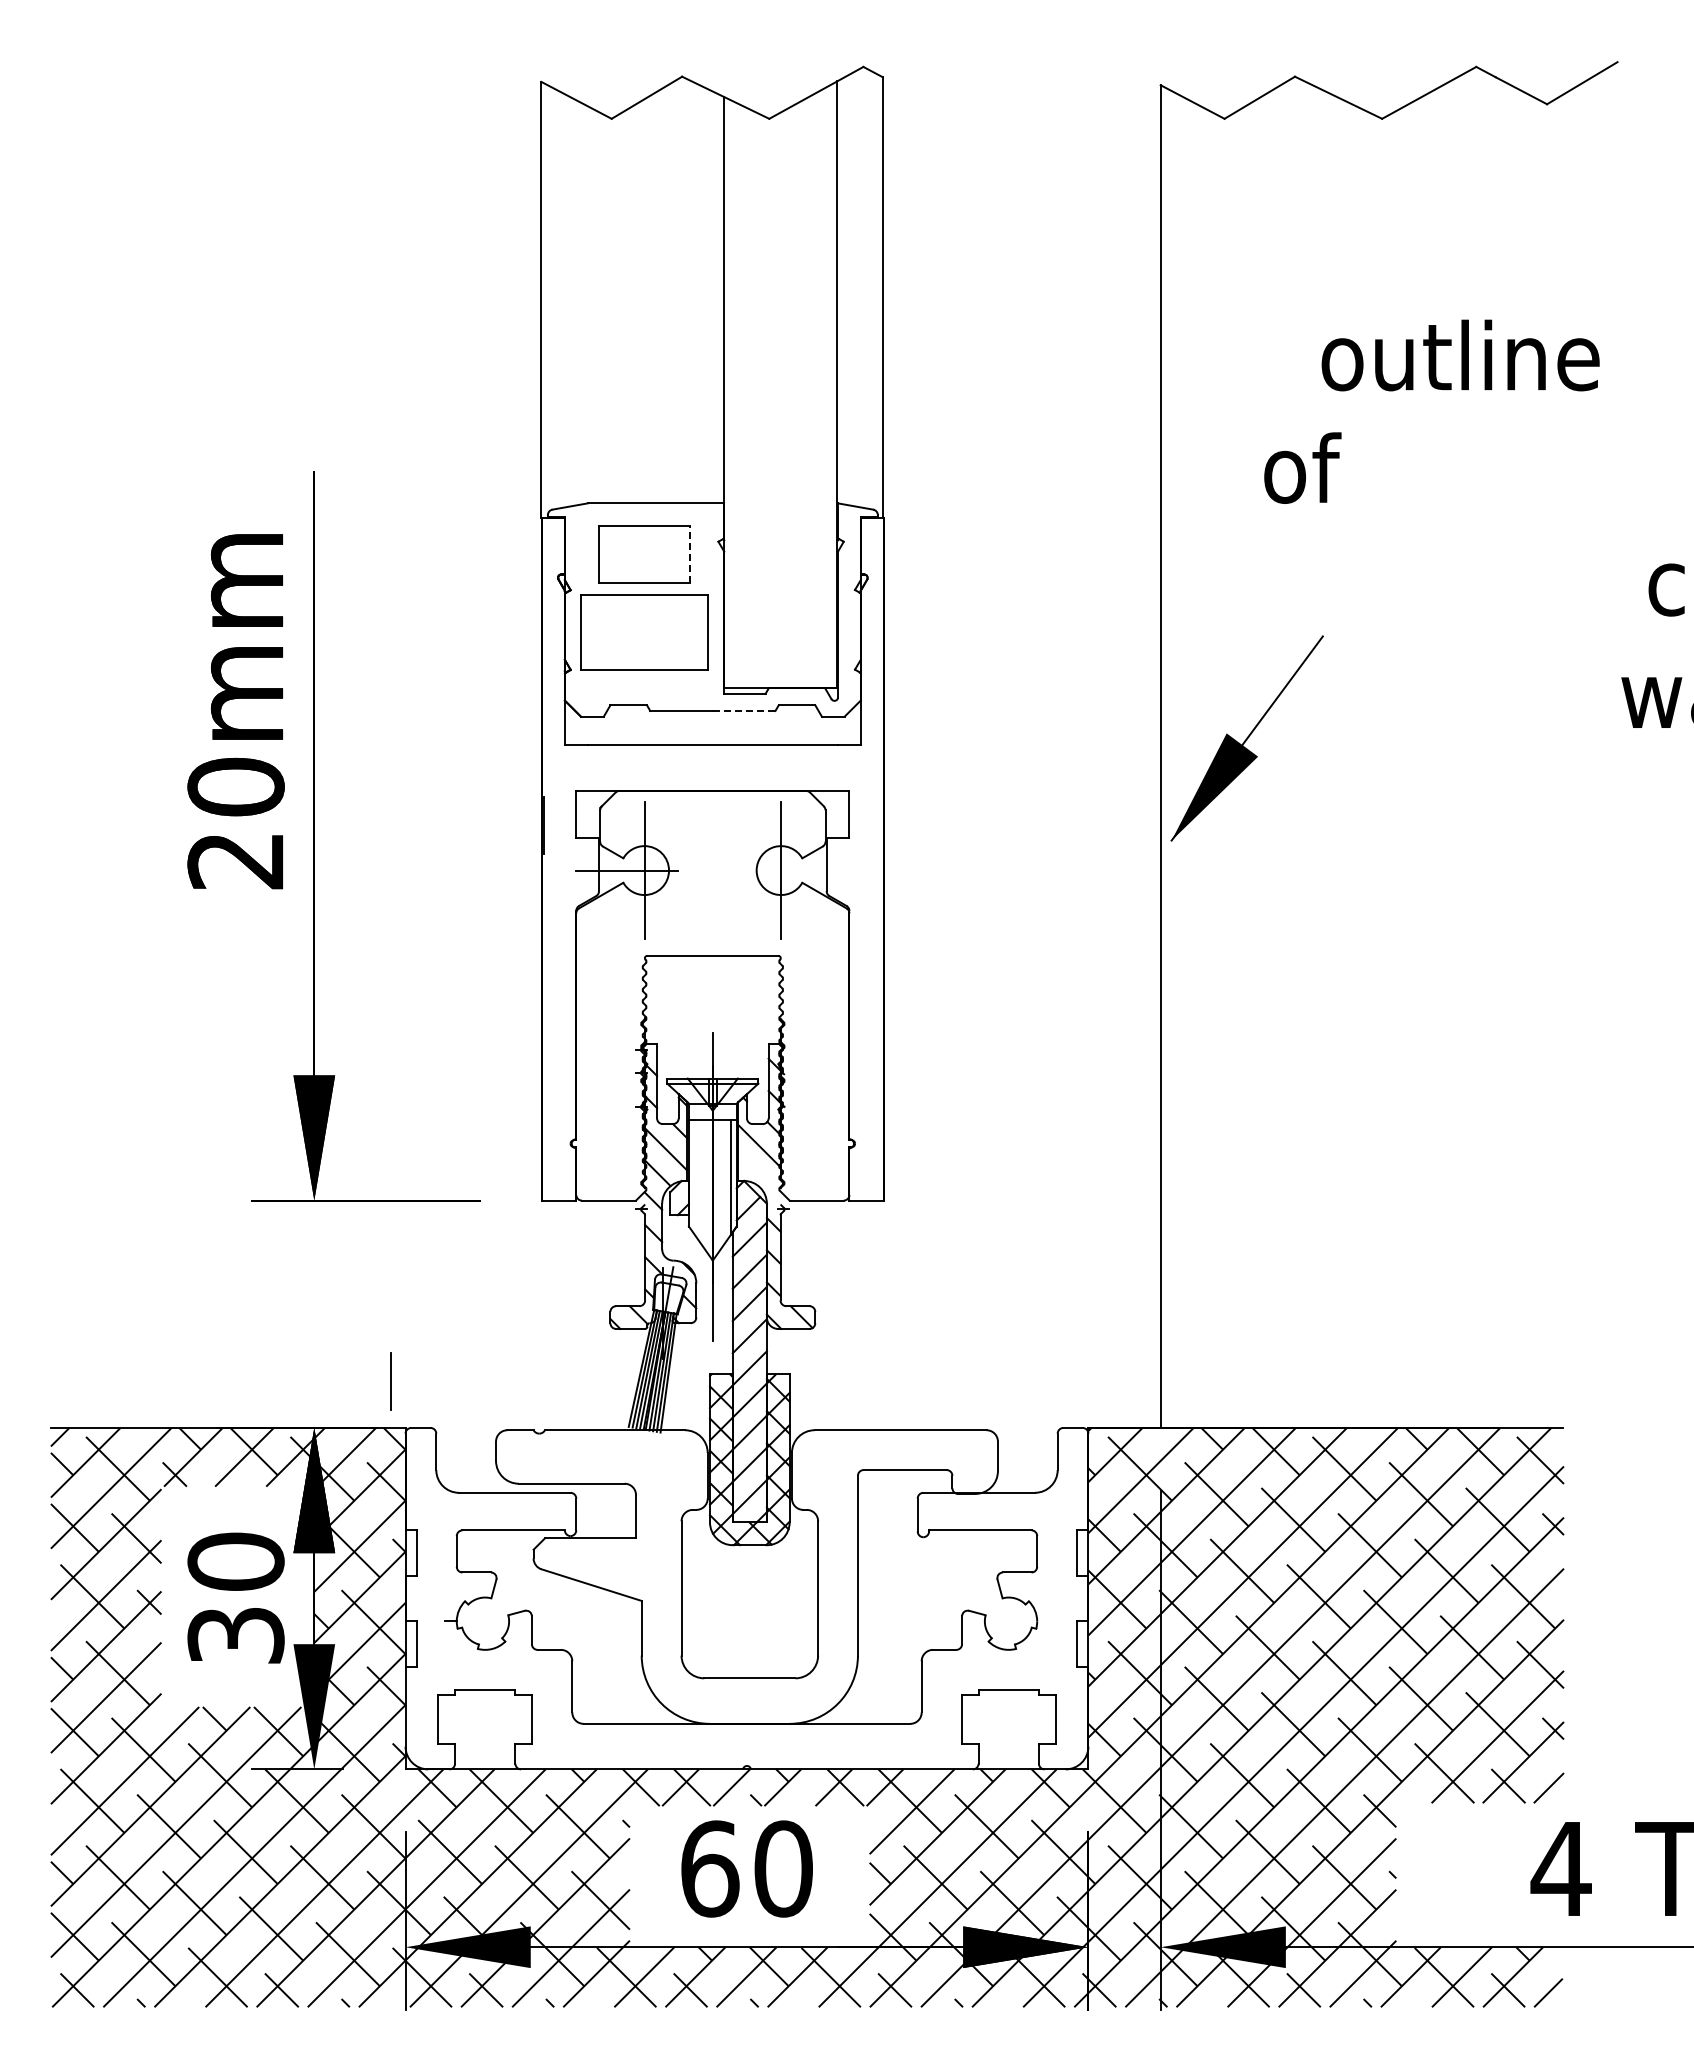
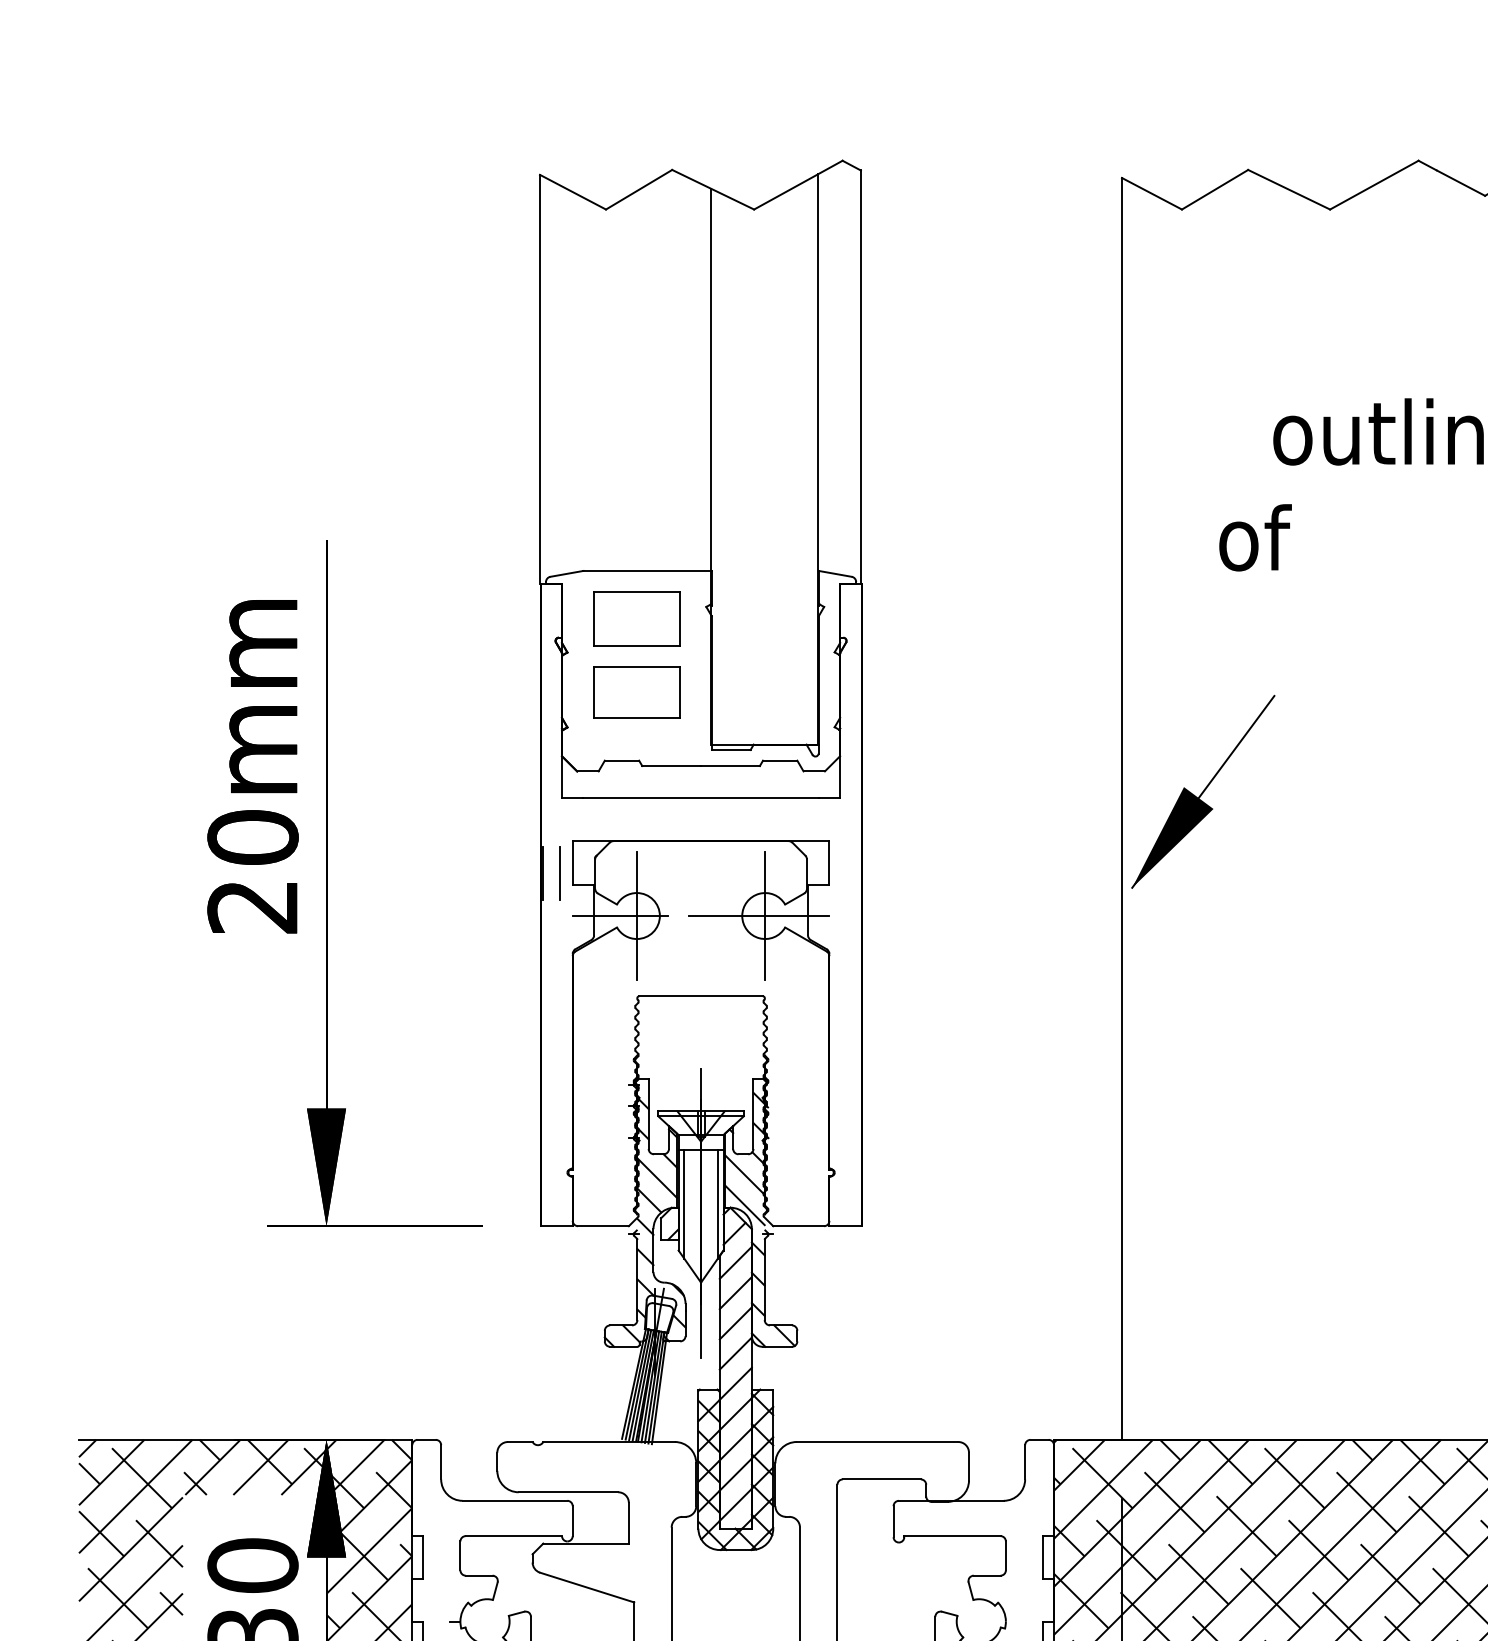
line: (690, 554) -> (680, 618), dashed -> solid
part: (644, 632) -> (636, 692), size x0.71
line: (743, 710) -> (729, 765), dashed -> solid
line: (774, 870) -> (759, 915), added
line: (694, 1177) -> (683, 1204), added
line: (759, 1178) -> (744, 1205), added
line: (390, 1381) -> (559, 873), moved

